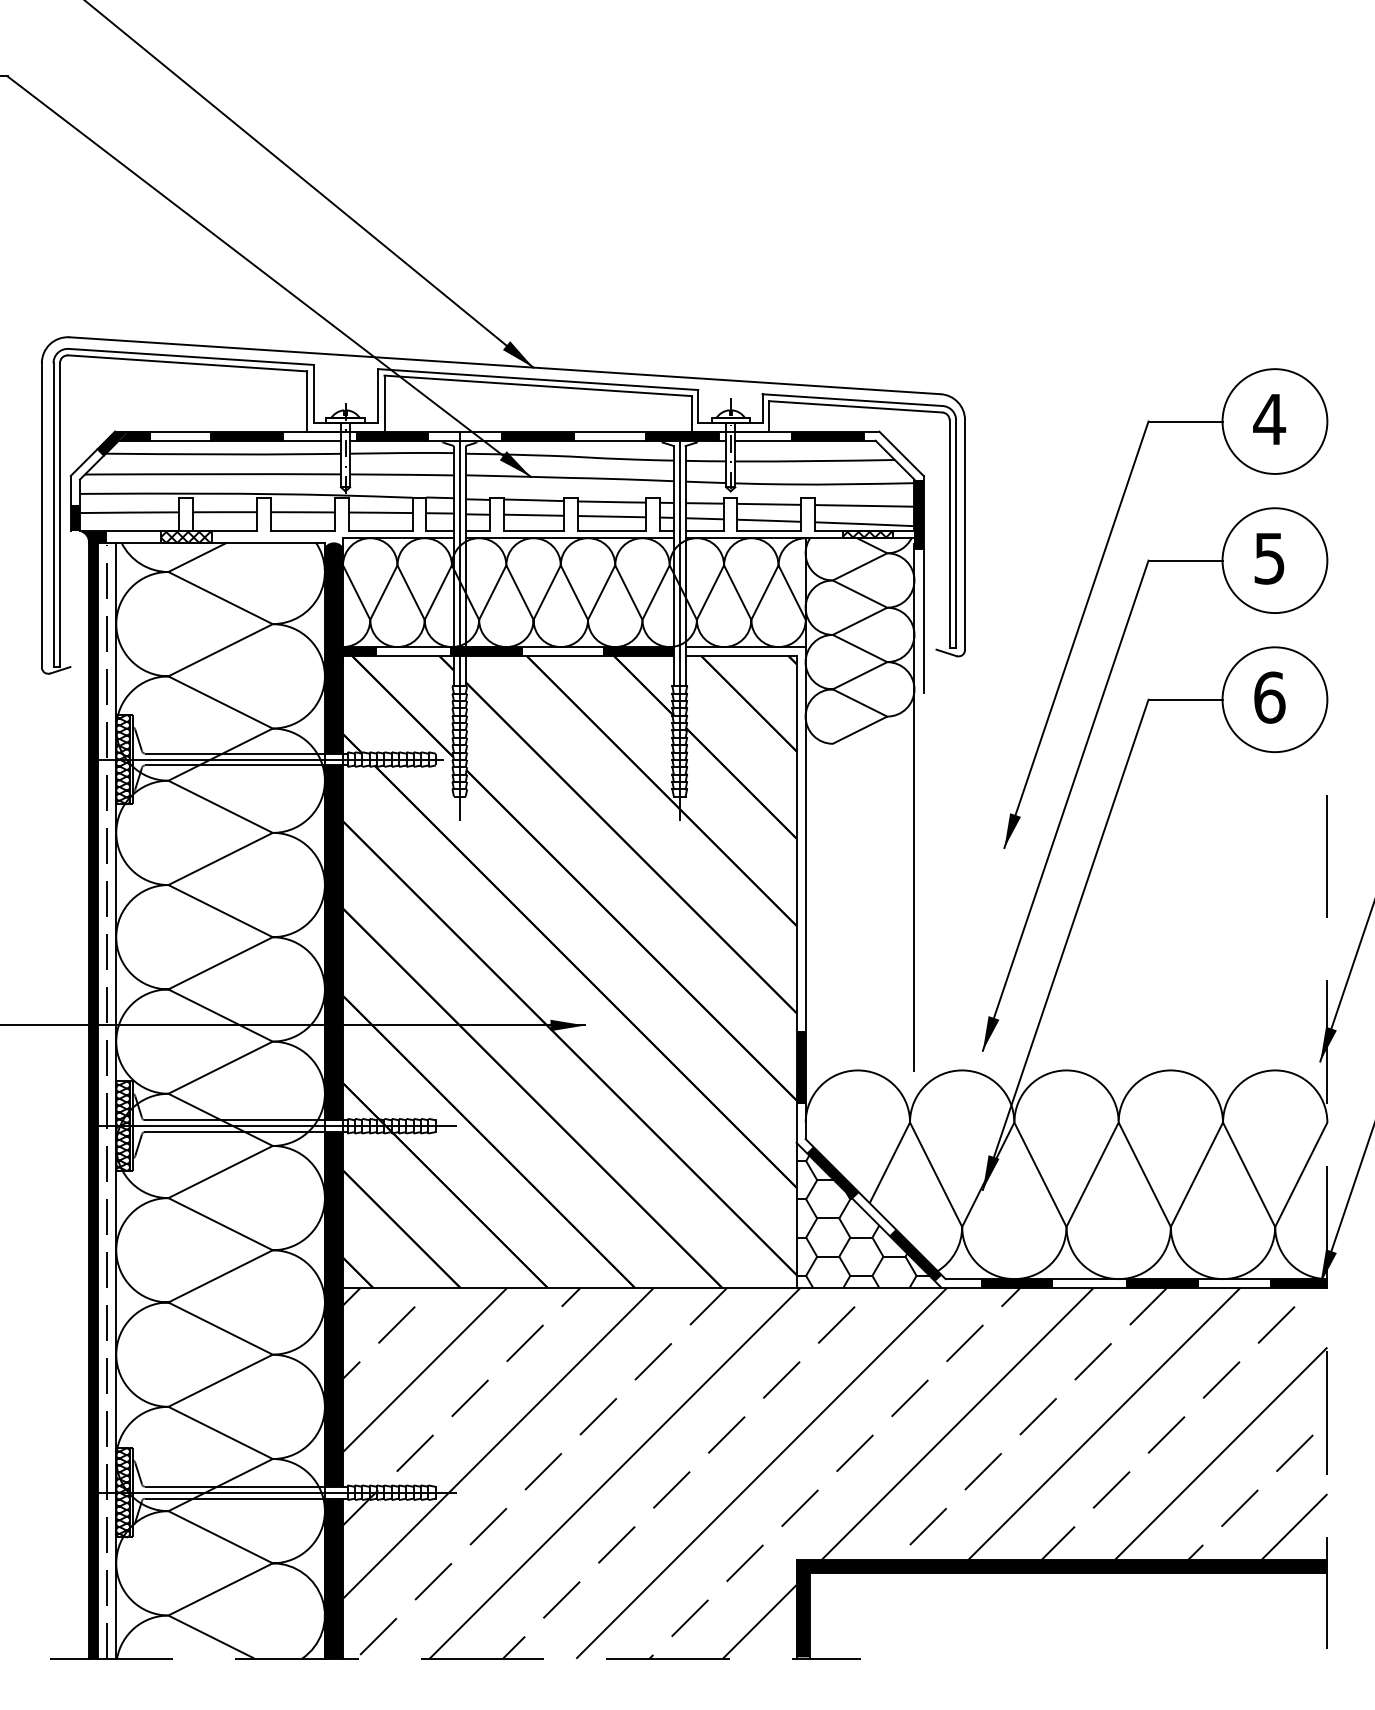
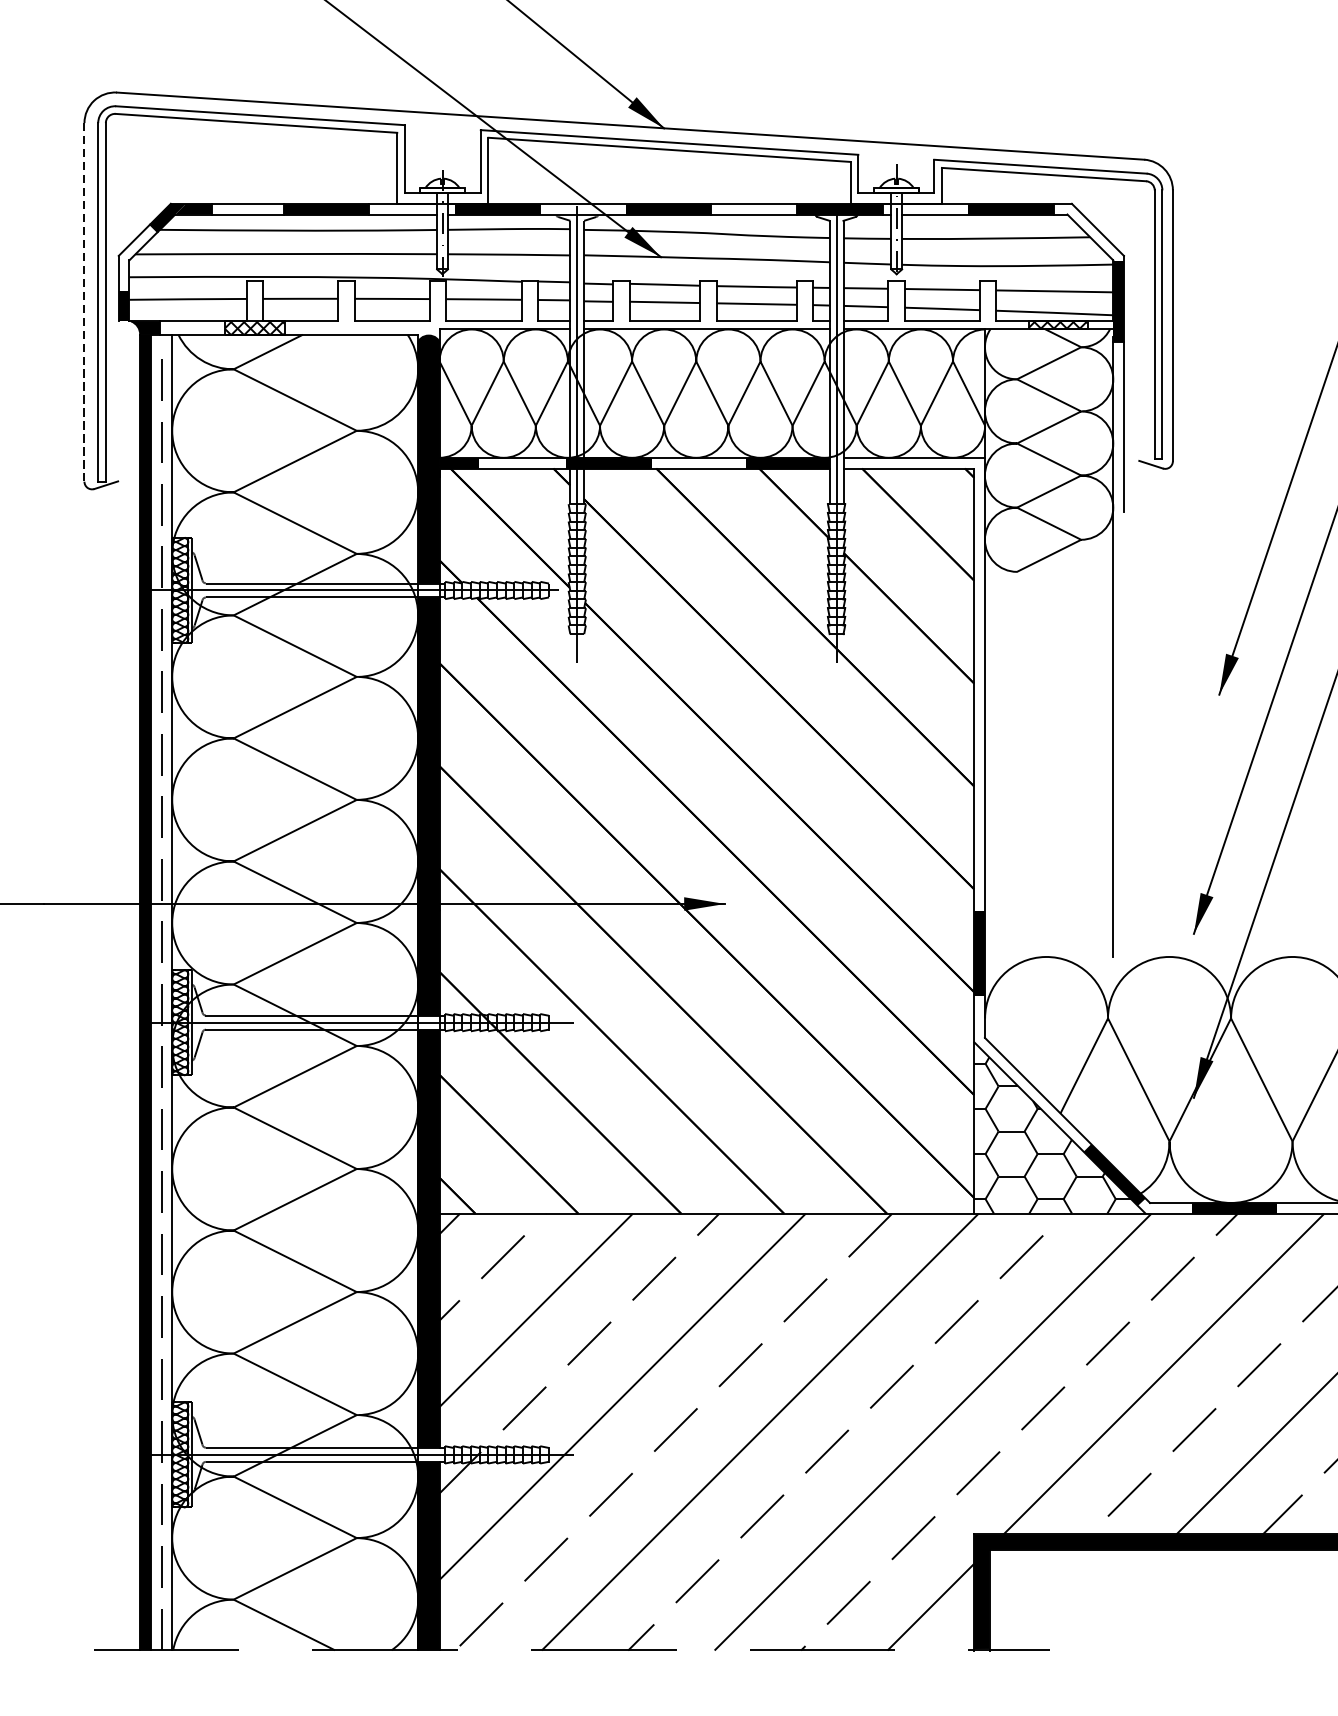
line: (41, 515) -> (84, 302), solid -> dashed
fill: (832, 1172) -> (1016, 1077), removed

